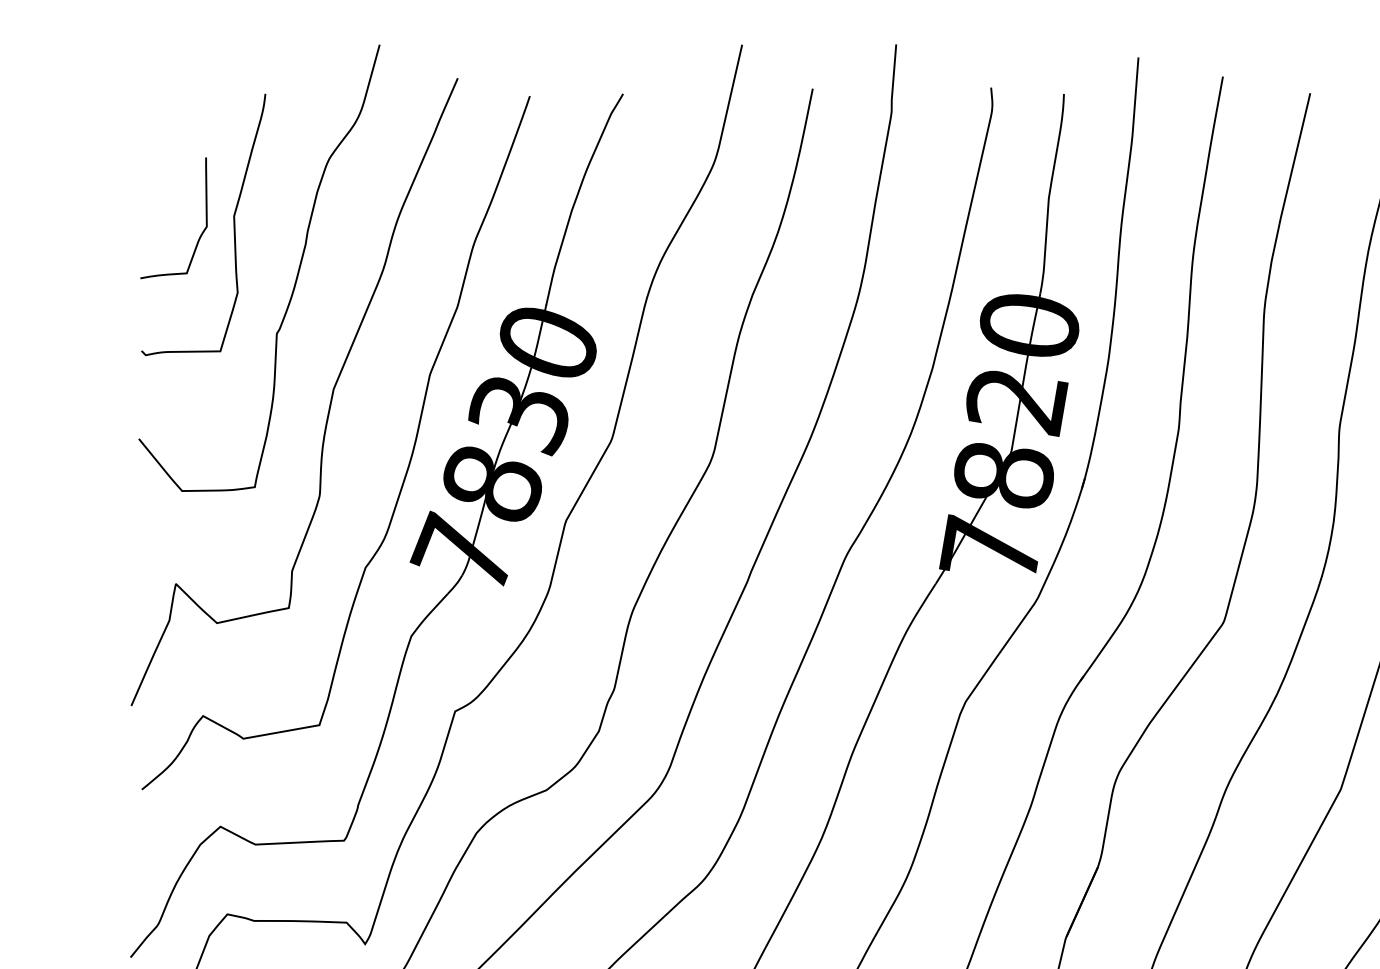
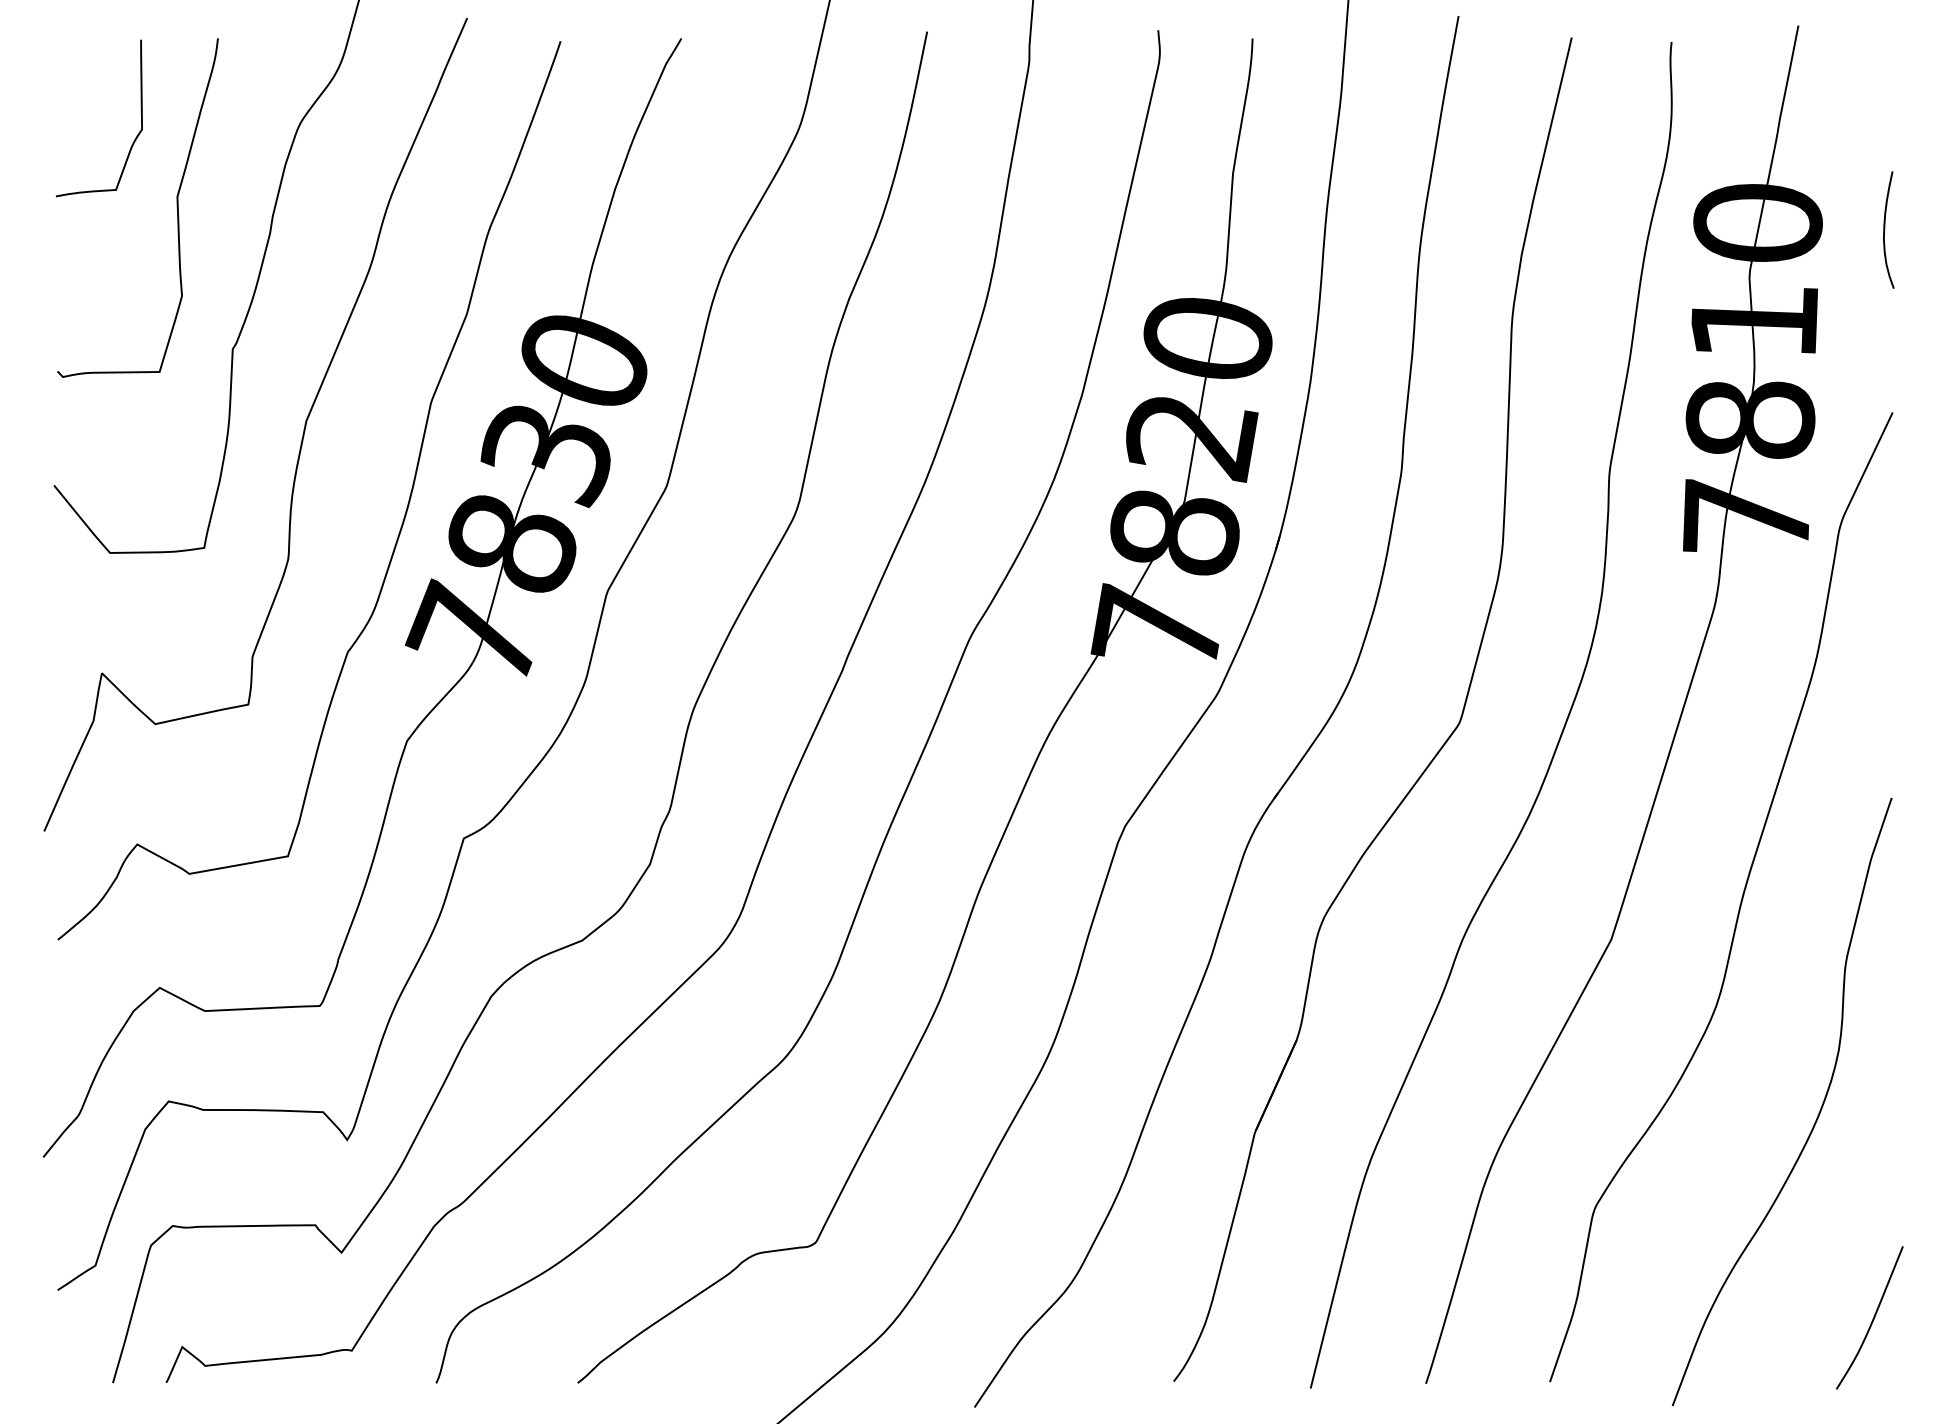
curve: (201, 232) -> (135, 137), moved

